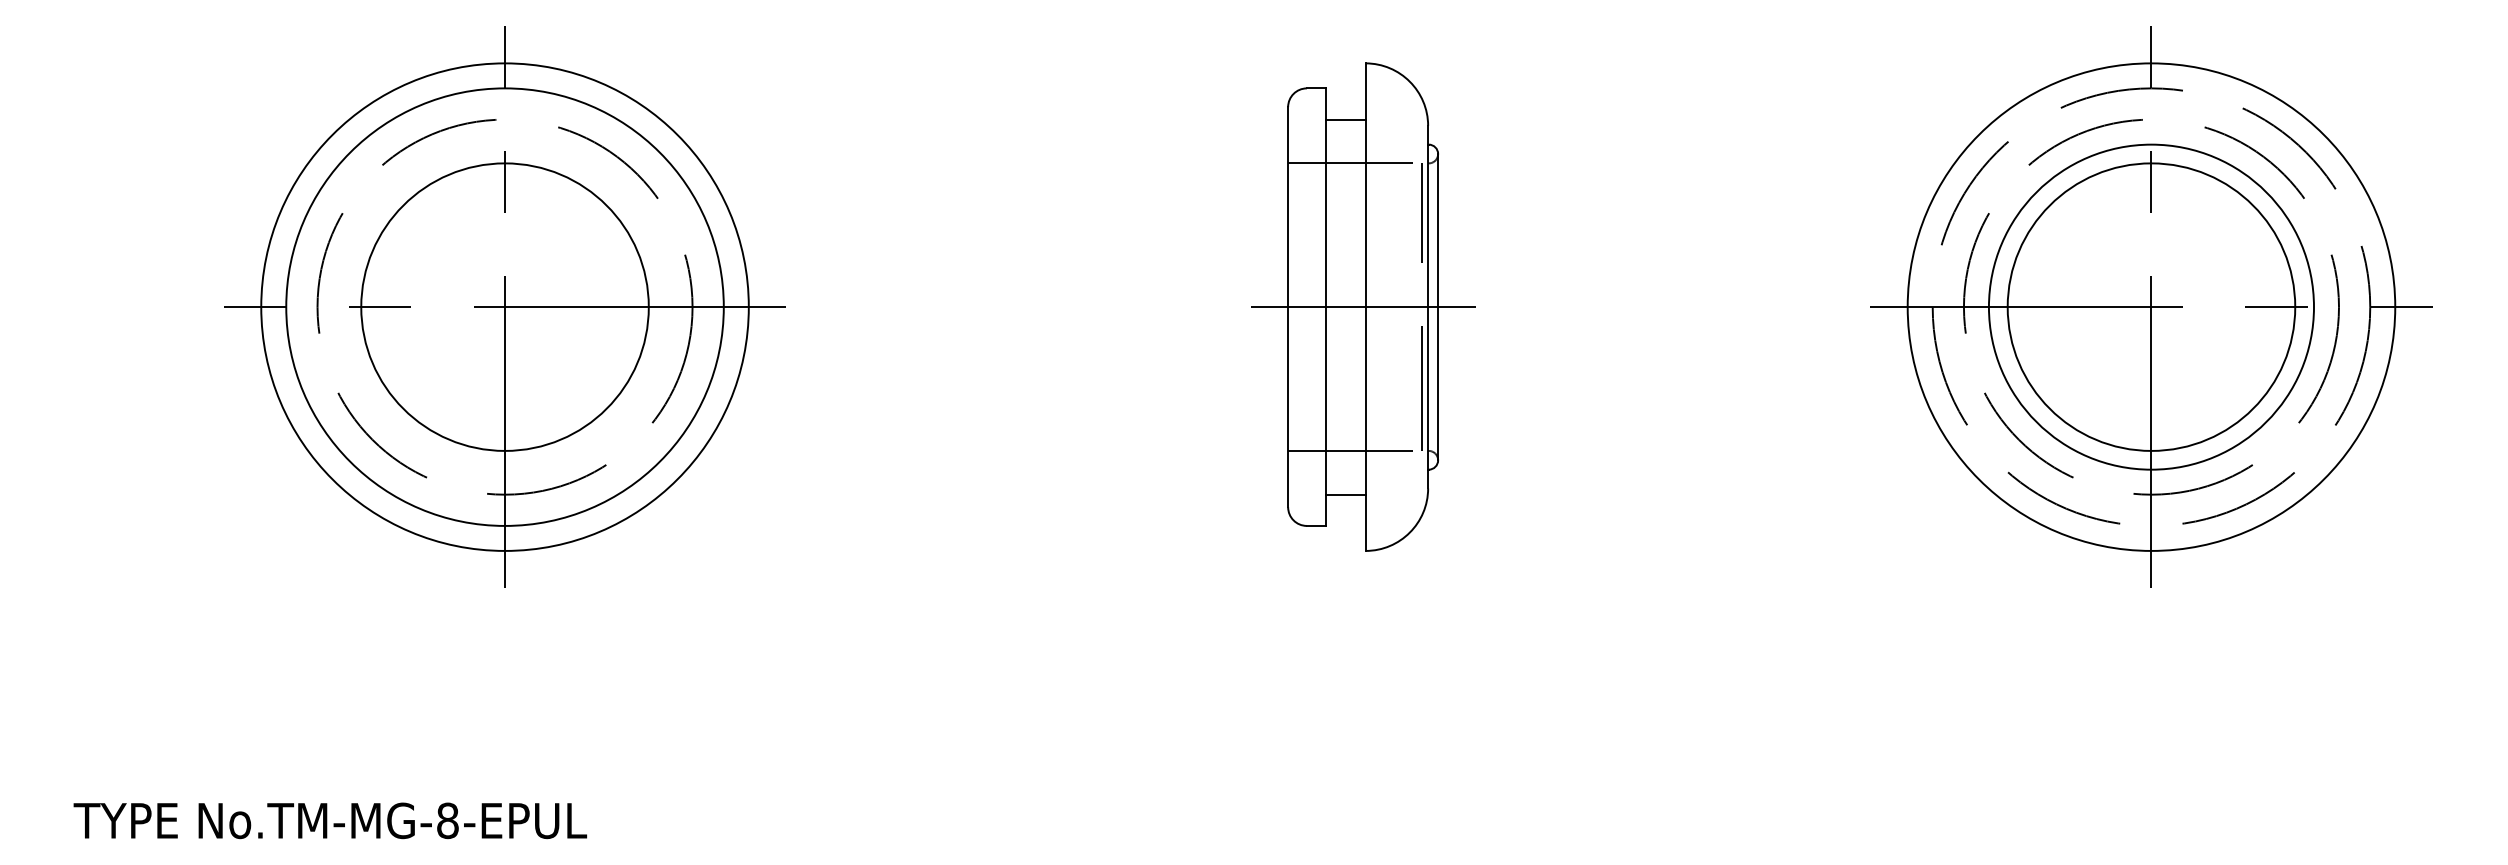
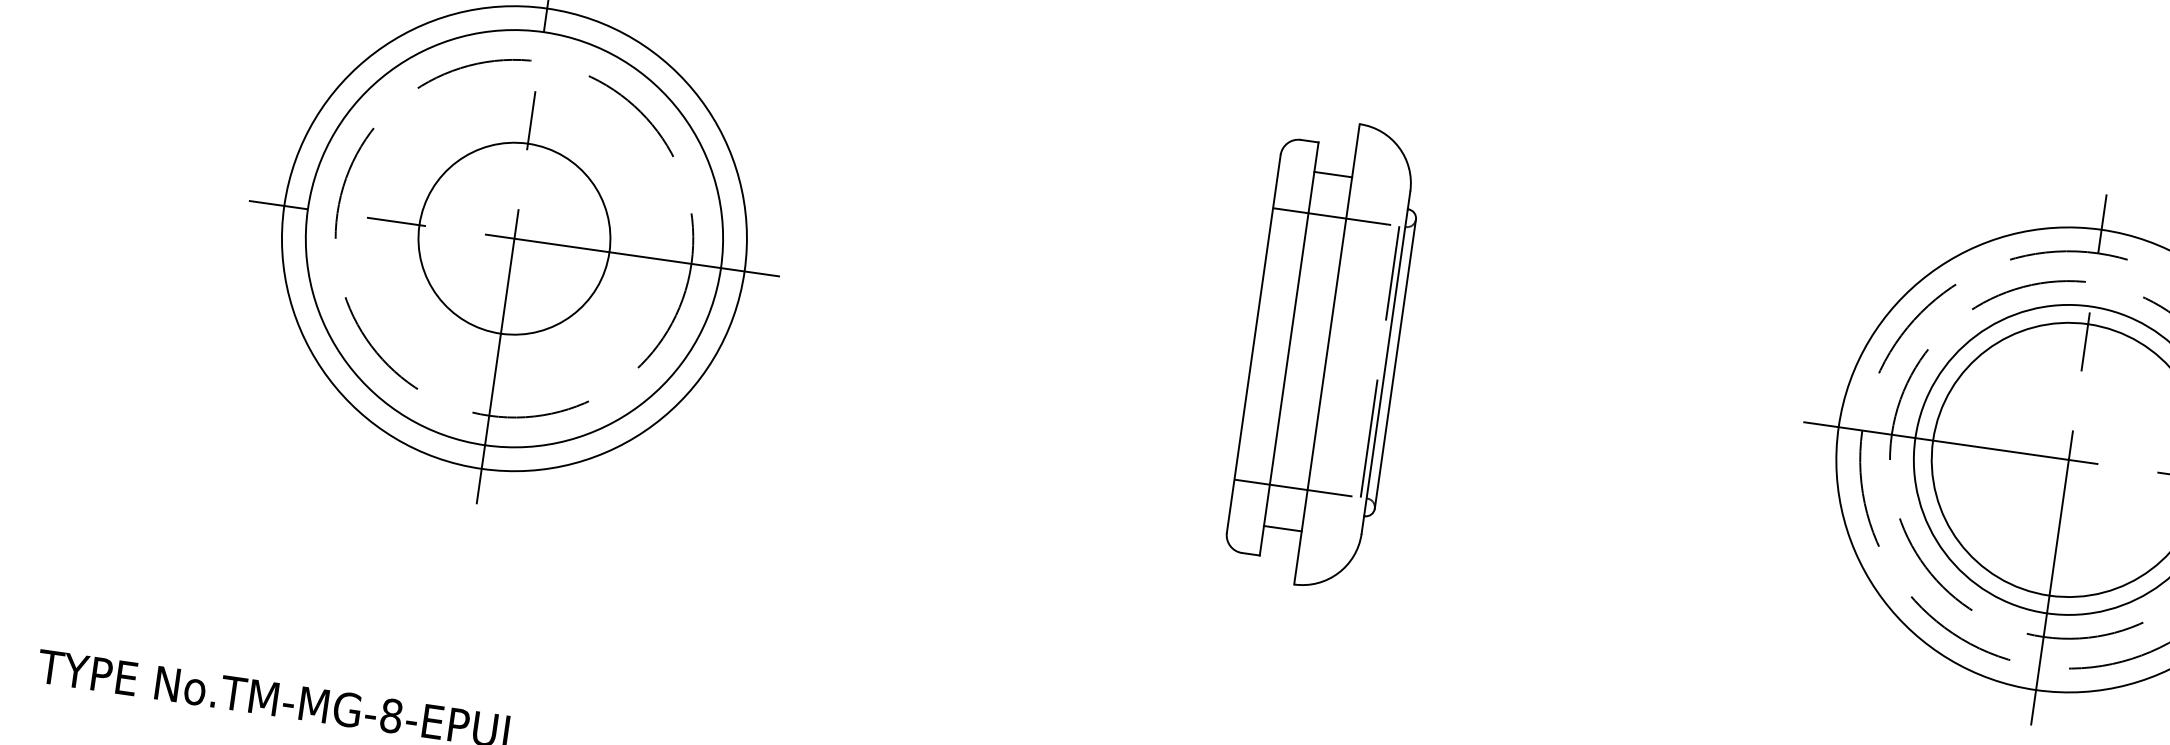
circle: (504, 306) -> (514, 238), size x0.7
line: (1362, 307) -> (1323, 354), removed

